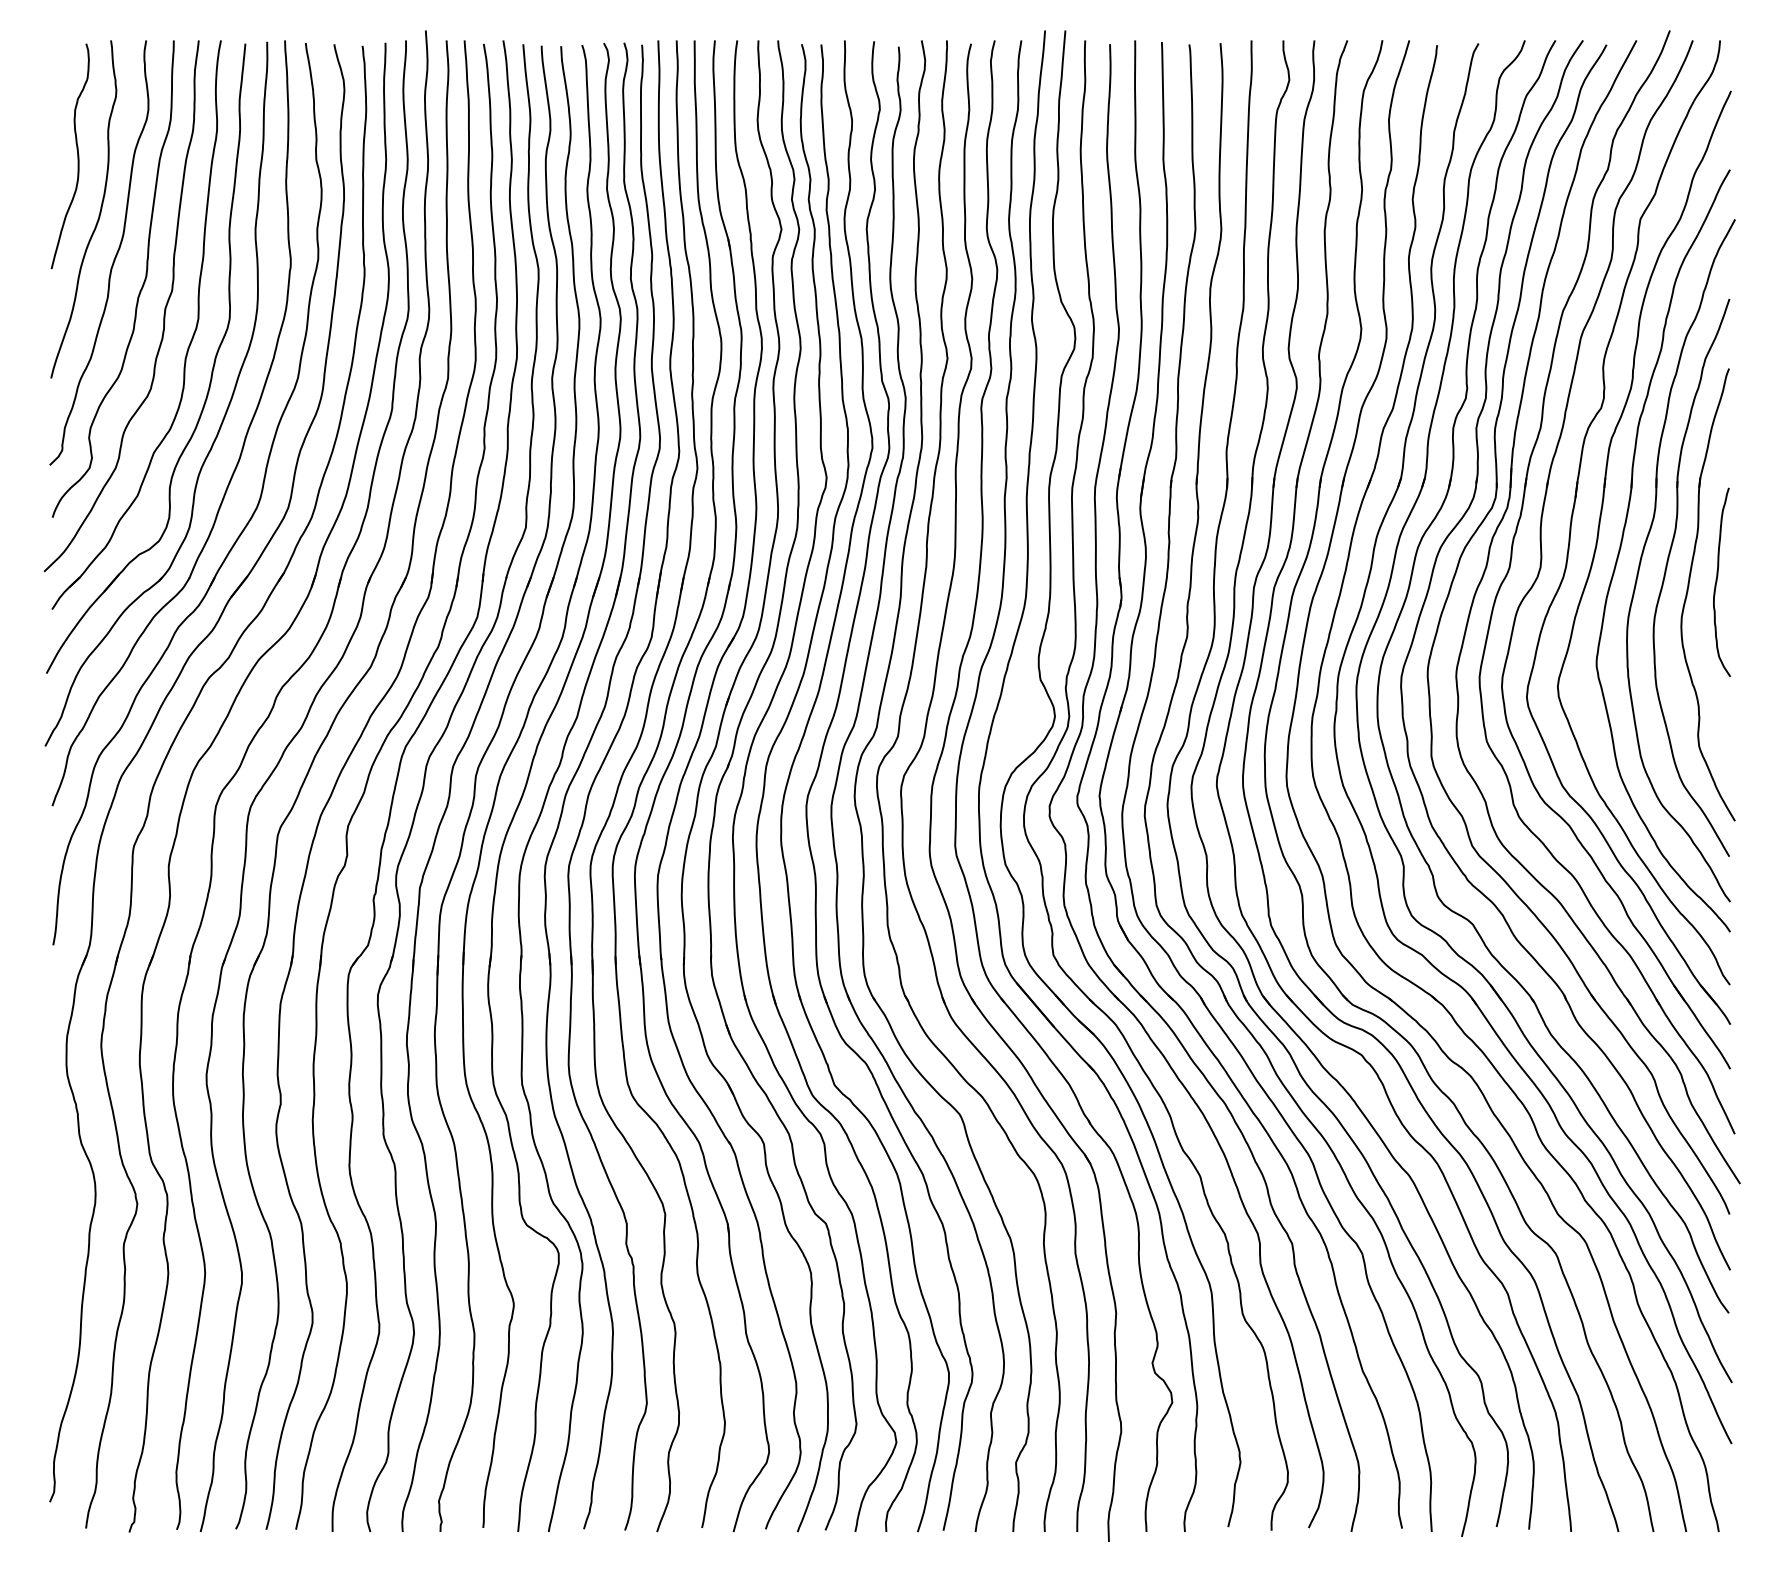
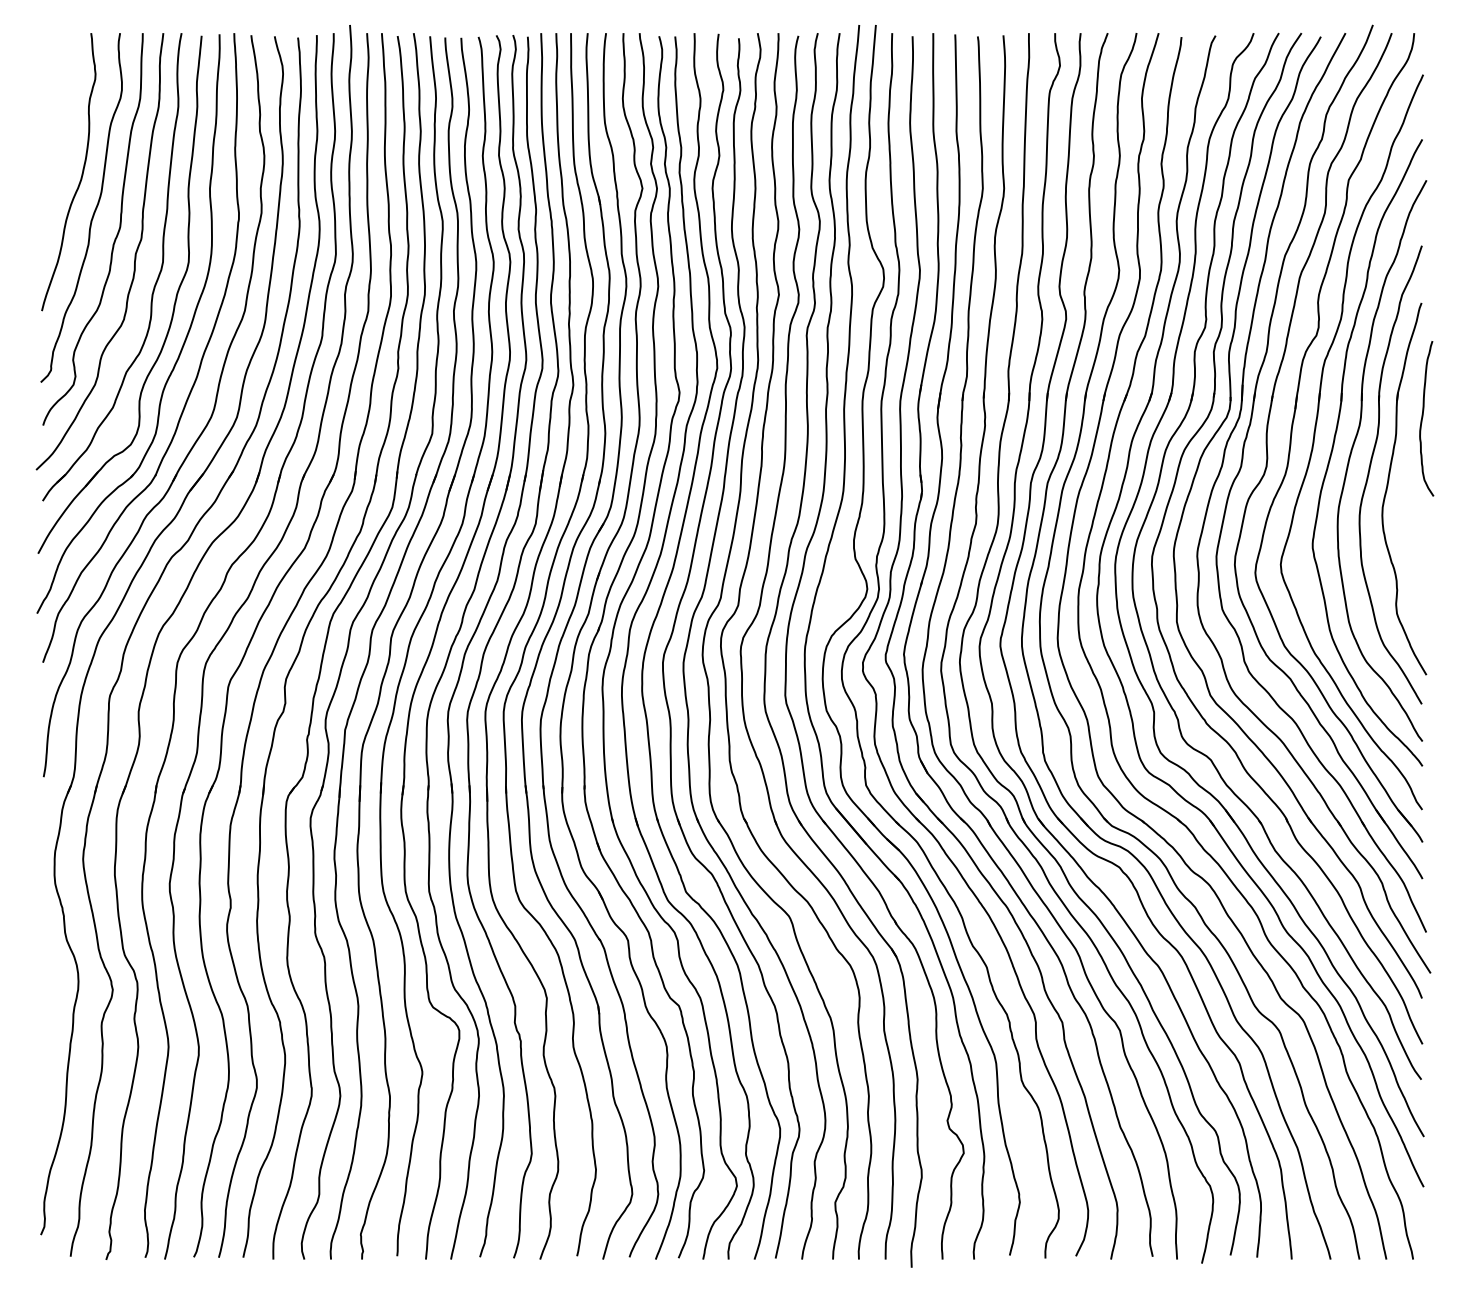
curve: (77, 156) -> (63, 128), removed
curve: (1718, 580) -> (1423, 417), moved

